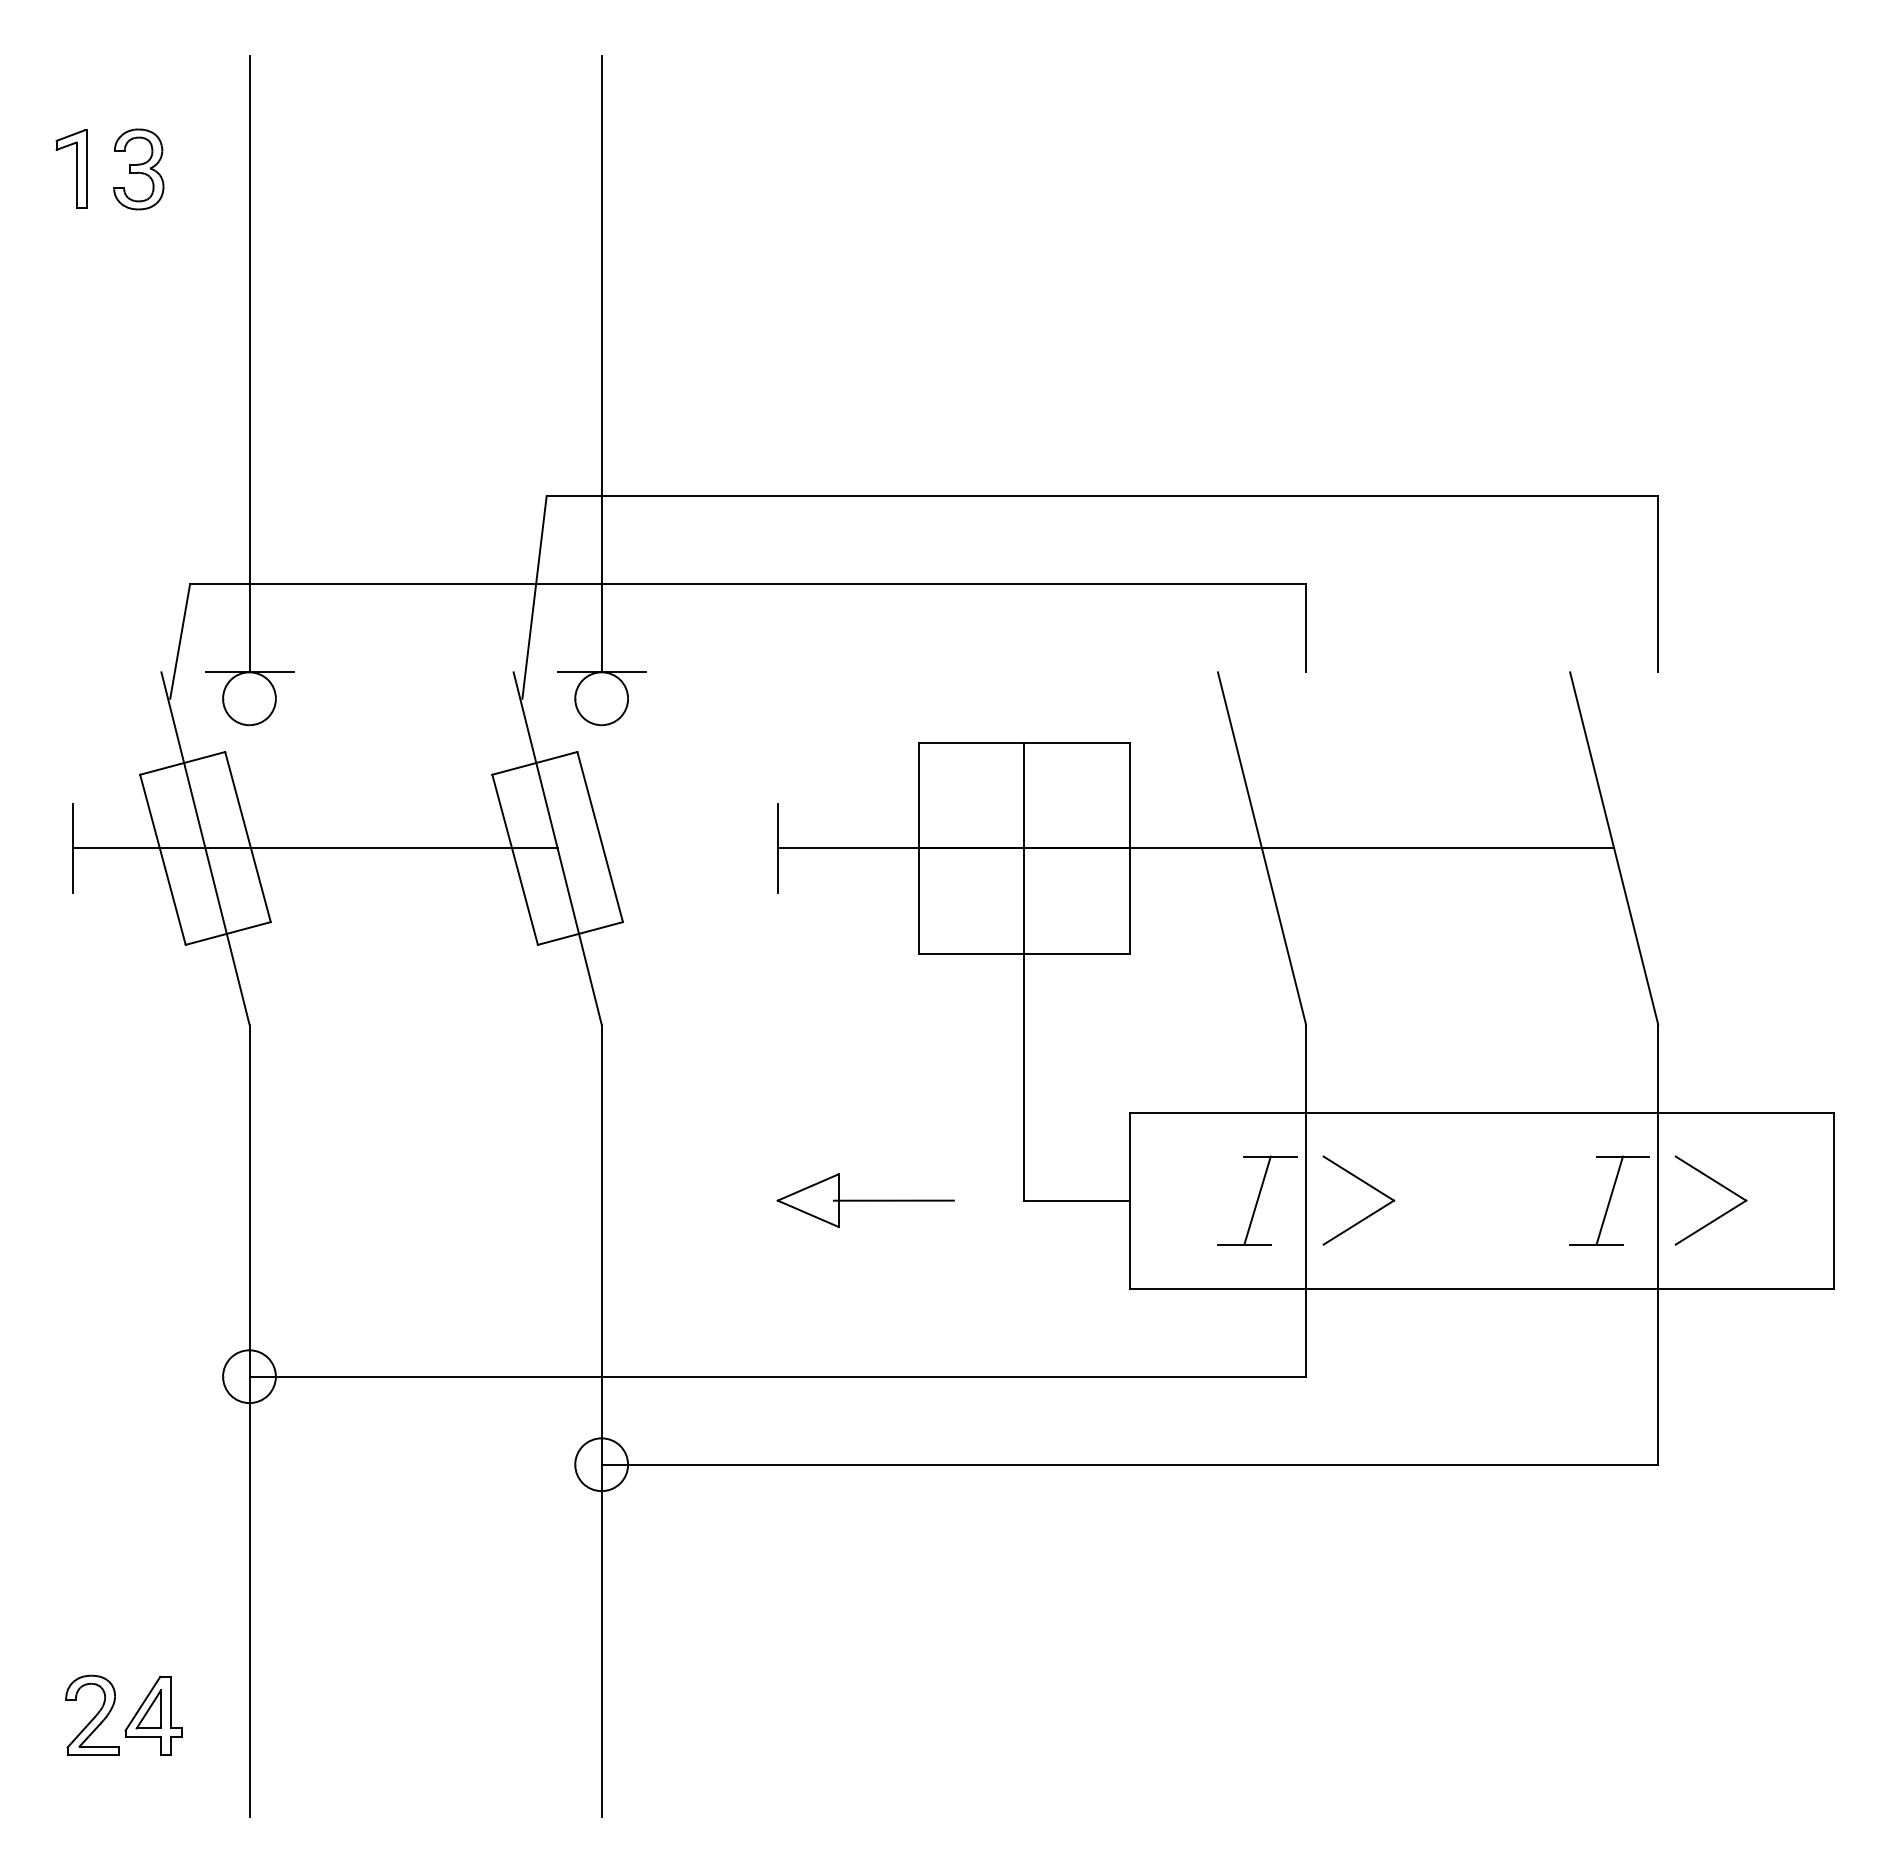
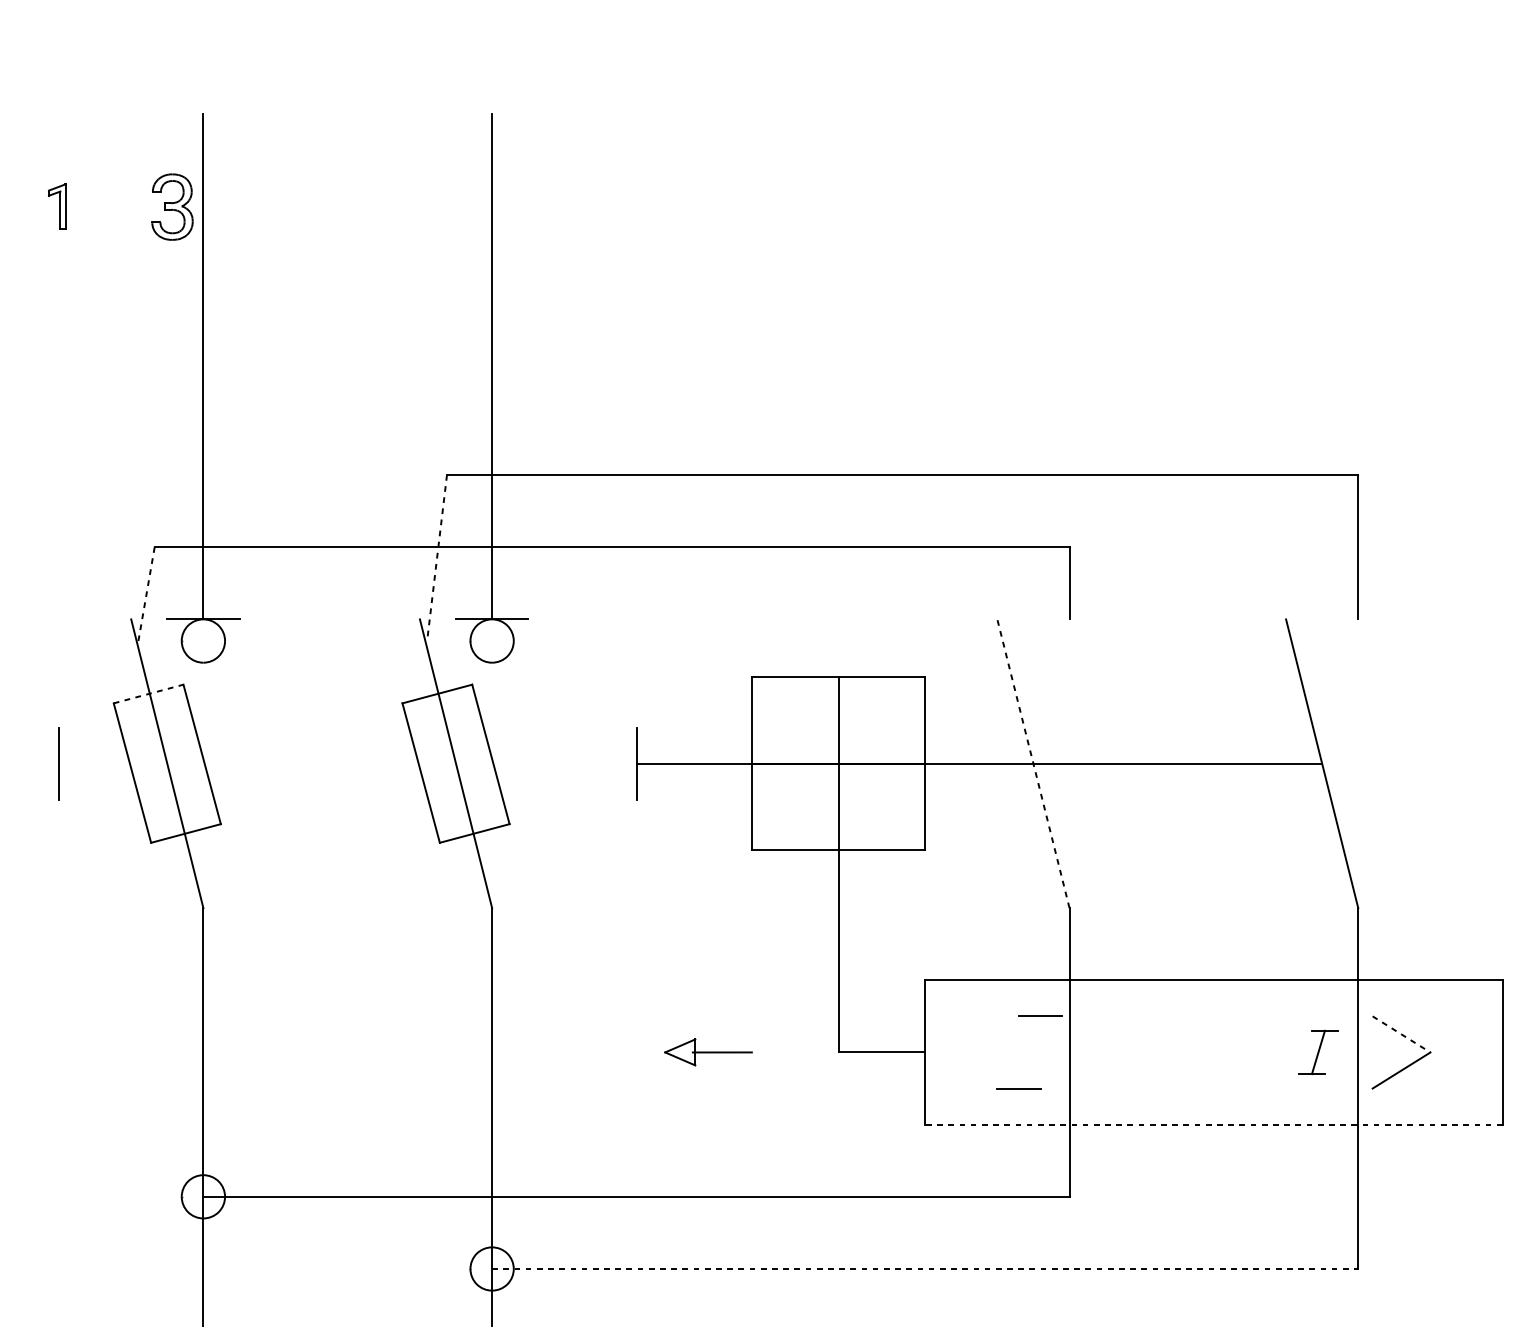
part: (71, 168) -> (57, 206), size x0.7
part: (138, 169) -> (172, 207), moved
line: (534, 597) -> (437, 558), solid -> dashed
line: (180, 642) -> (146, 594), solid -> dashed
line: (183, 763) -> (149, 694), solid -> dashed
line: (315, 848) -> (257, 763), removed
line: (1261, 848) -> (1033, 763), solid -> dashed
line: (1711, 1178) -> (1401, 1034), solid -> dashed
part: (1367, 1185) -> (1119, 1040), removed
part: (865, 1200) -> (708, 1052), size x0.6
line: (1257, 1200) -> (1029, 1052), removed
part: (1609, 1200) -> (1318, 1052), size x0.6
line: (1481, 1288) -> (1213, 1124), solid -> dashed
line: (1130, 1464) -> (925, 1268), solid -> dashed

